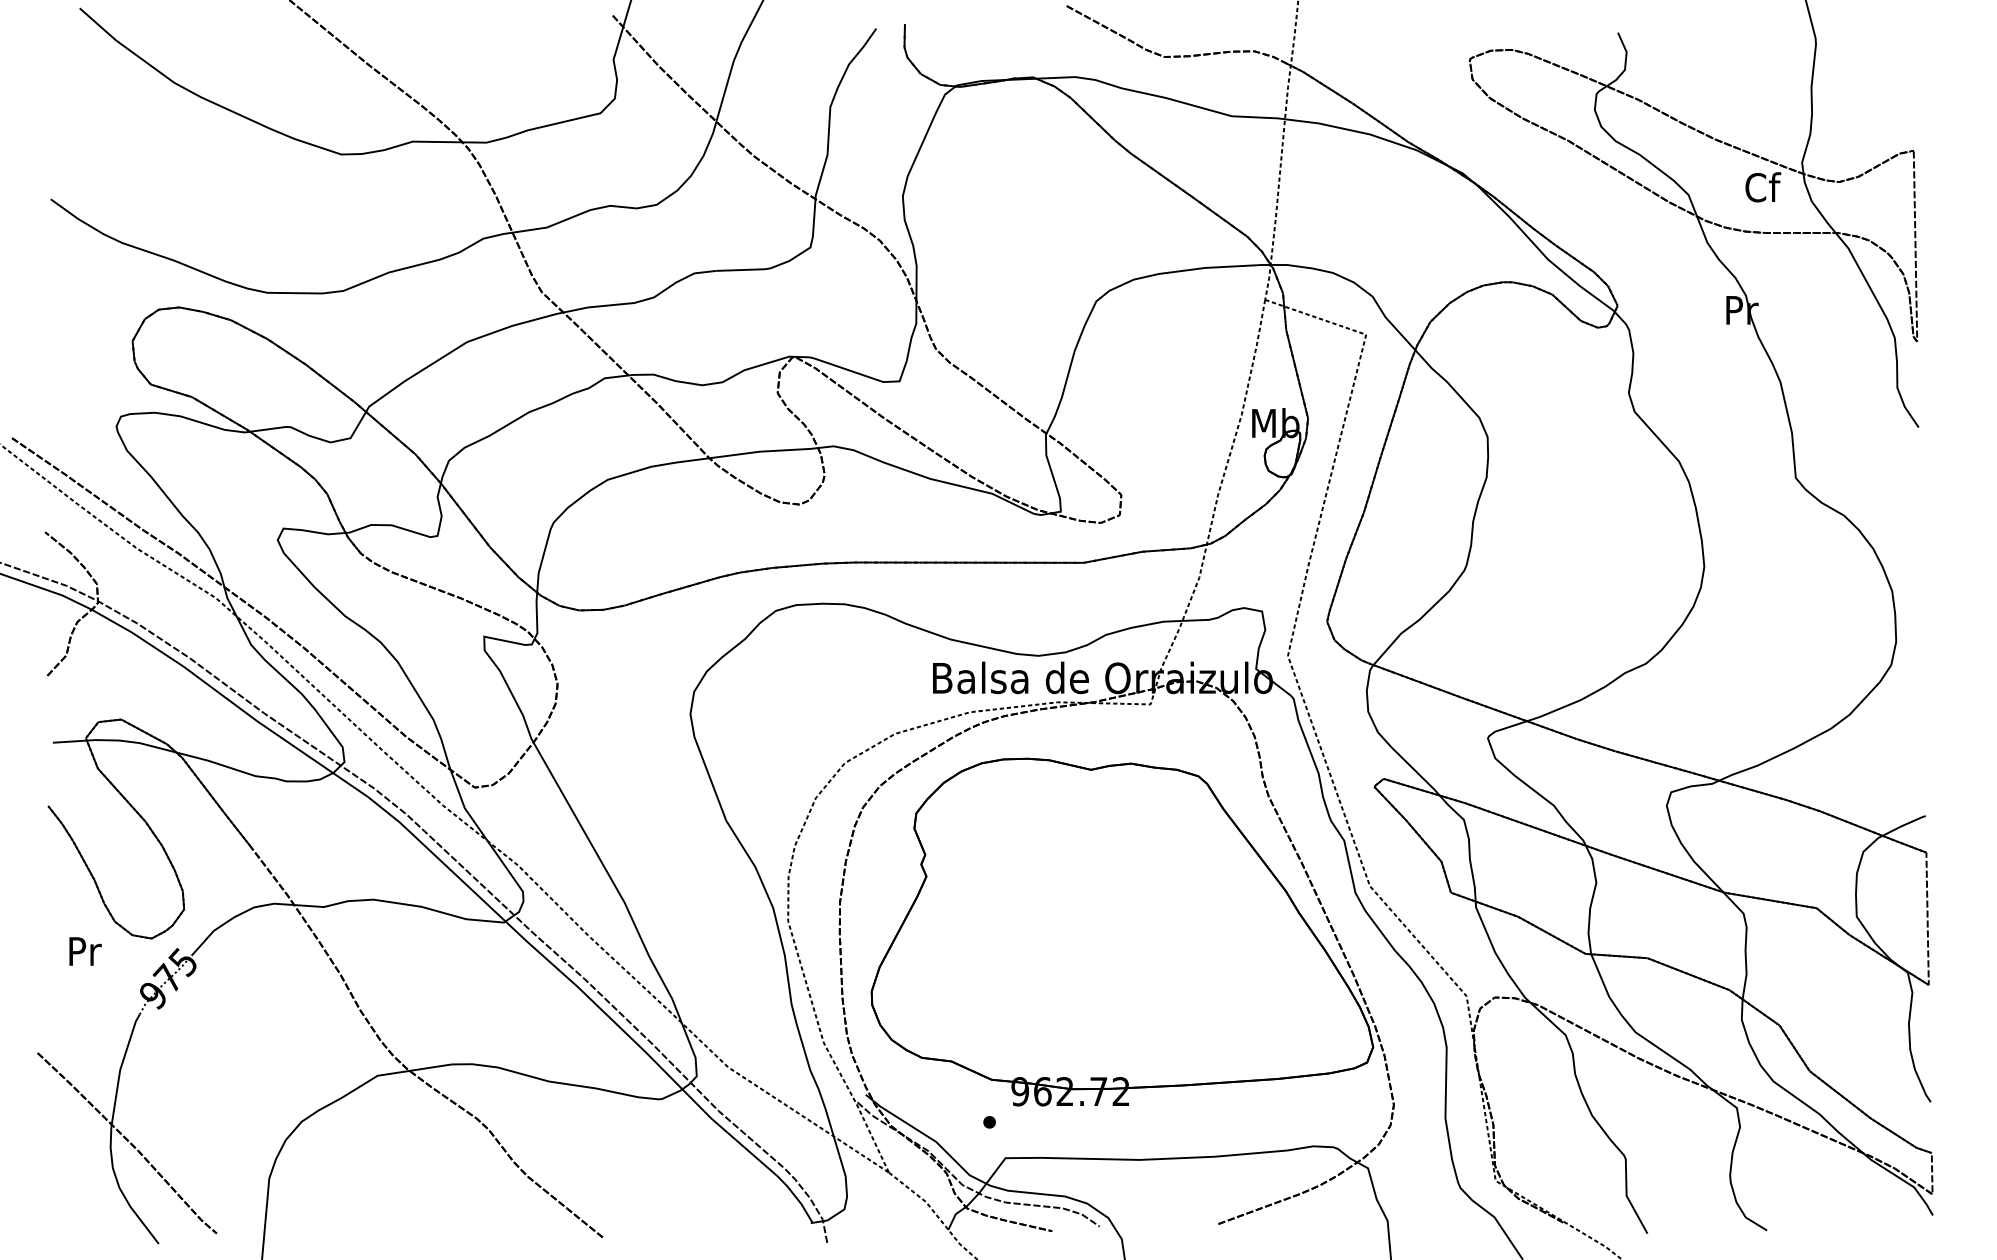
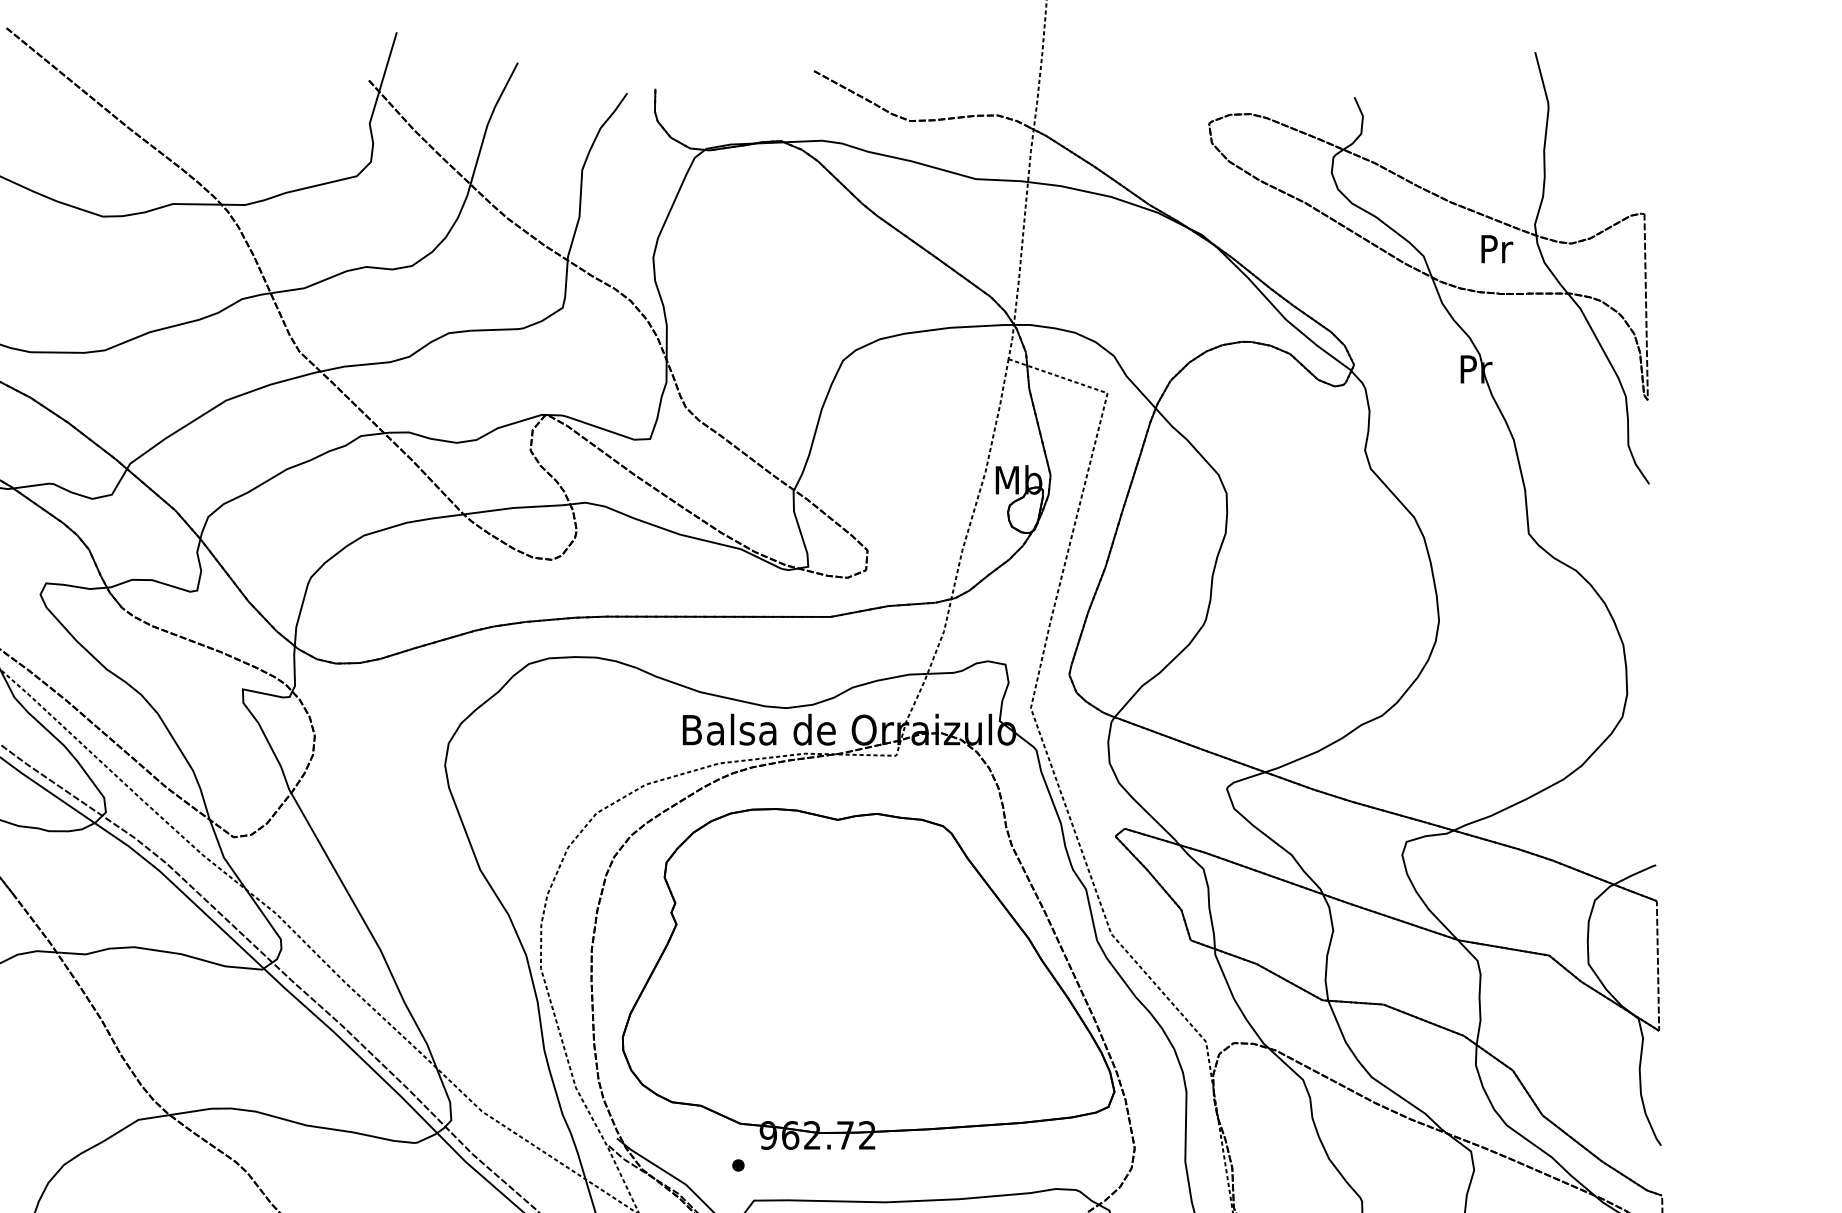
text: (1763, 187) -> (1497, 248), Cf -> Pr

